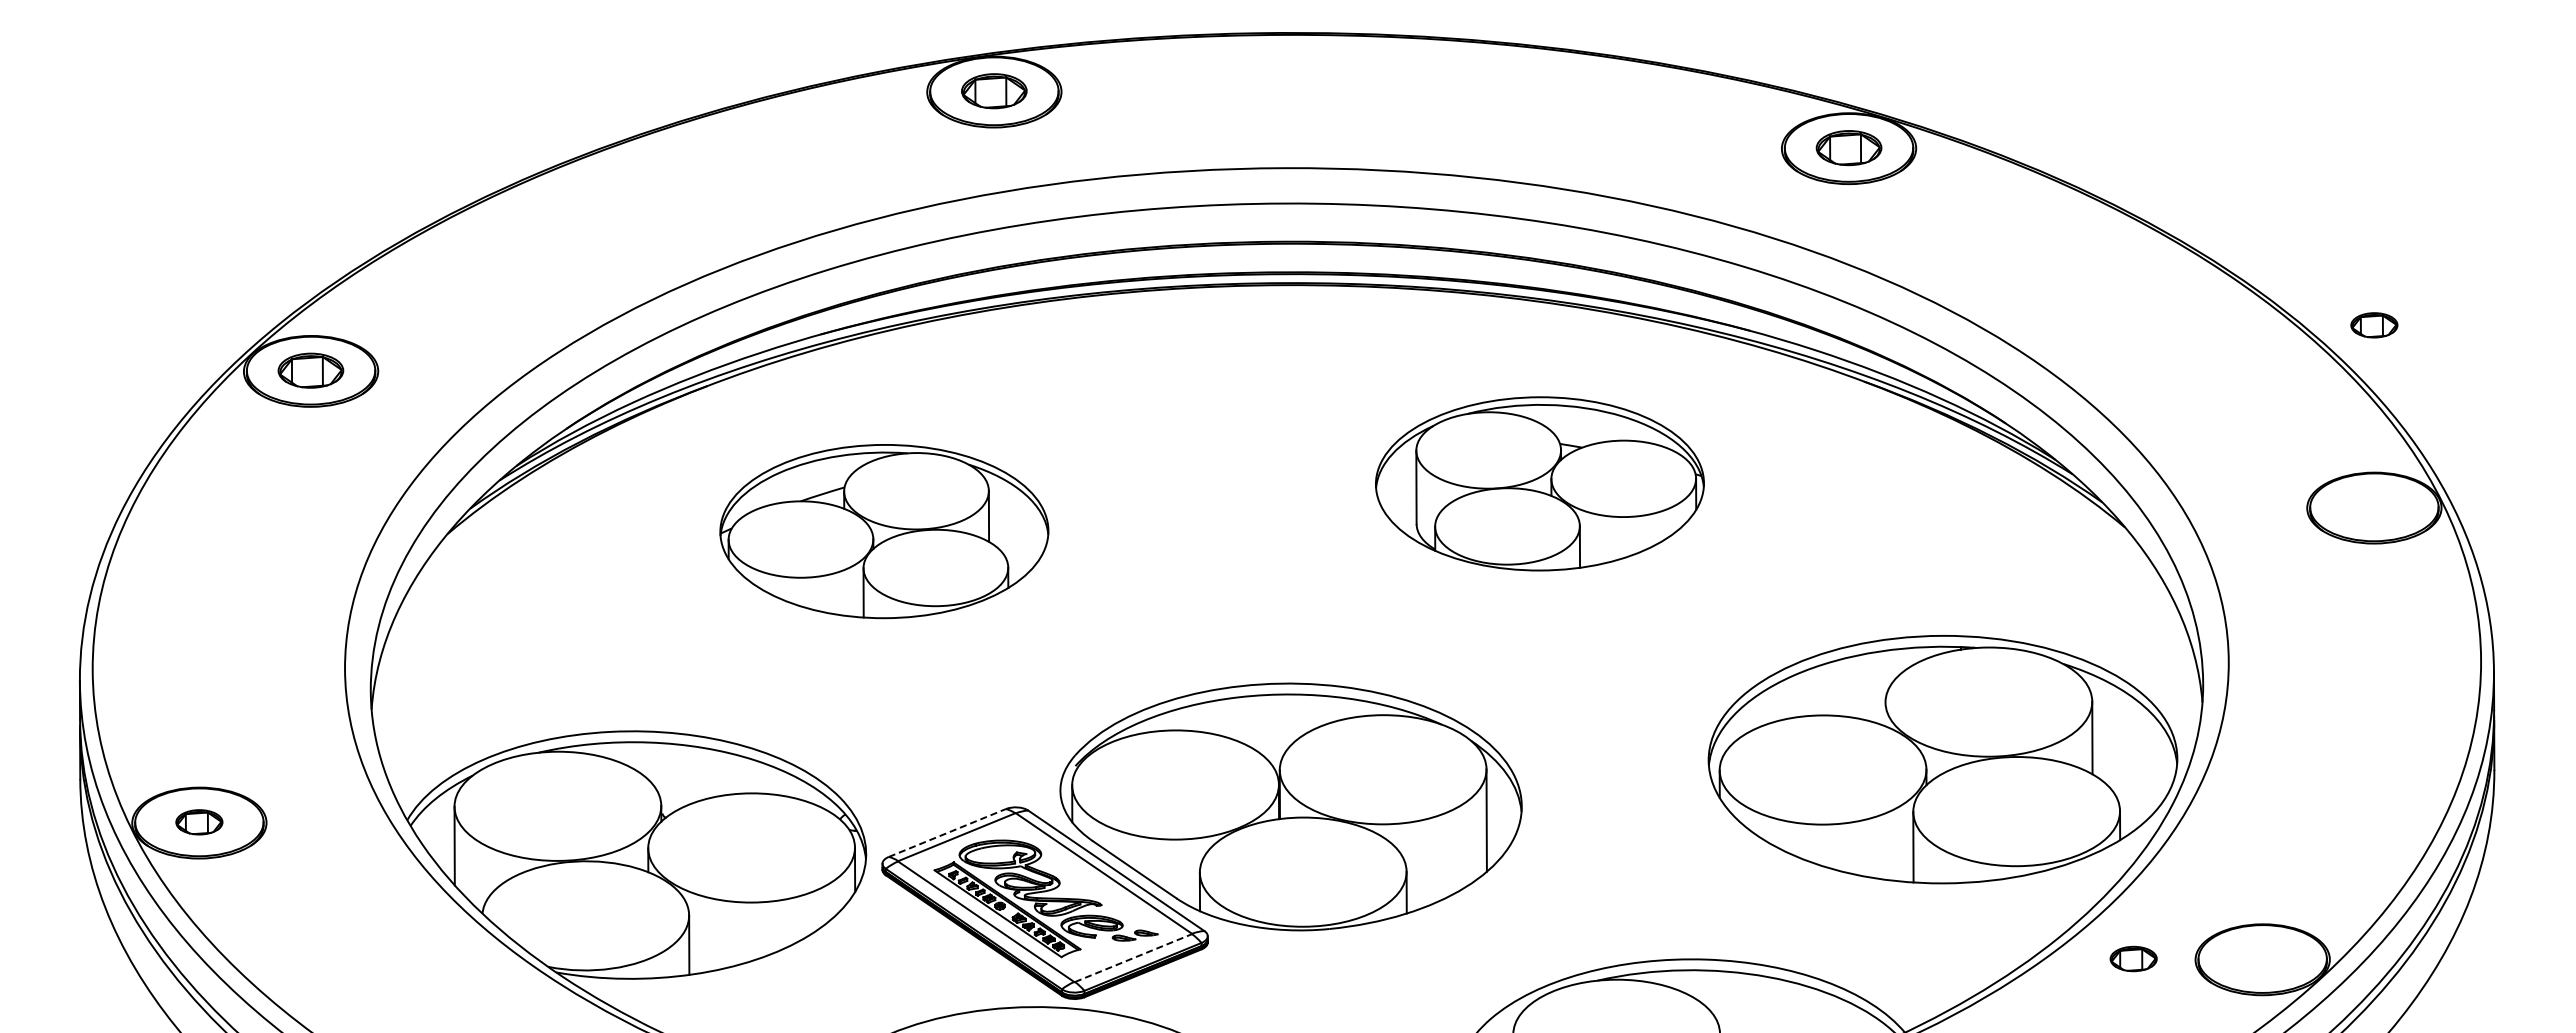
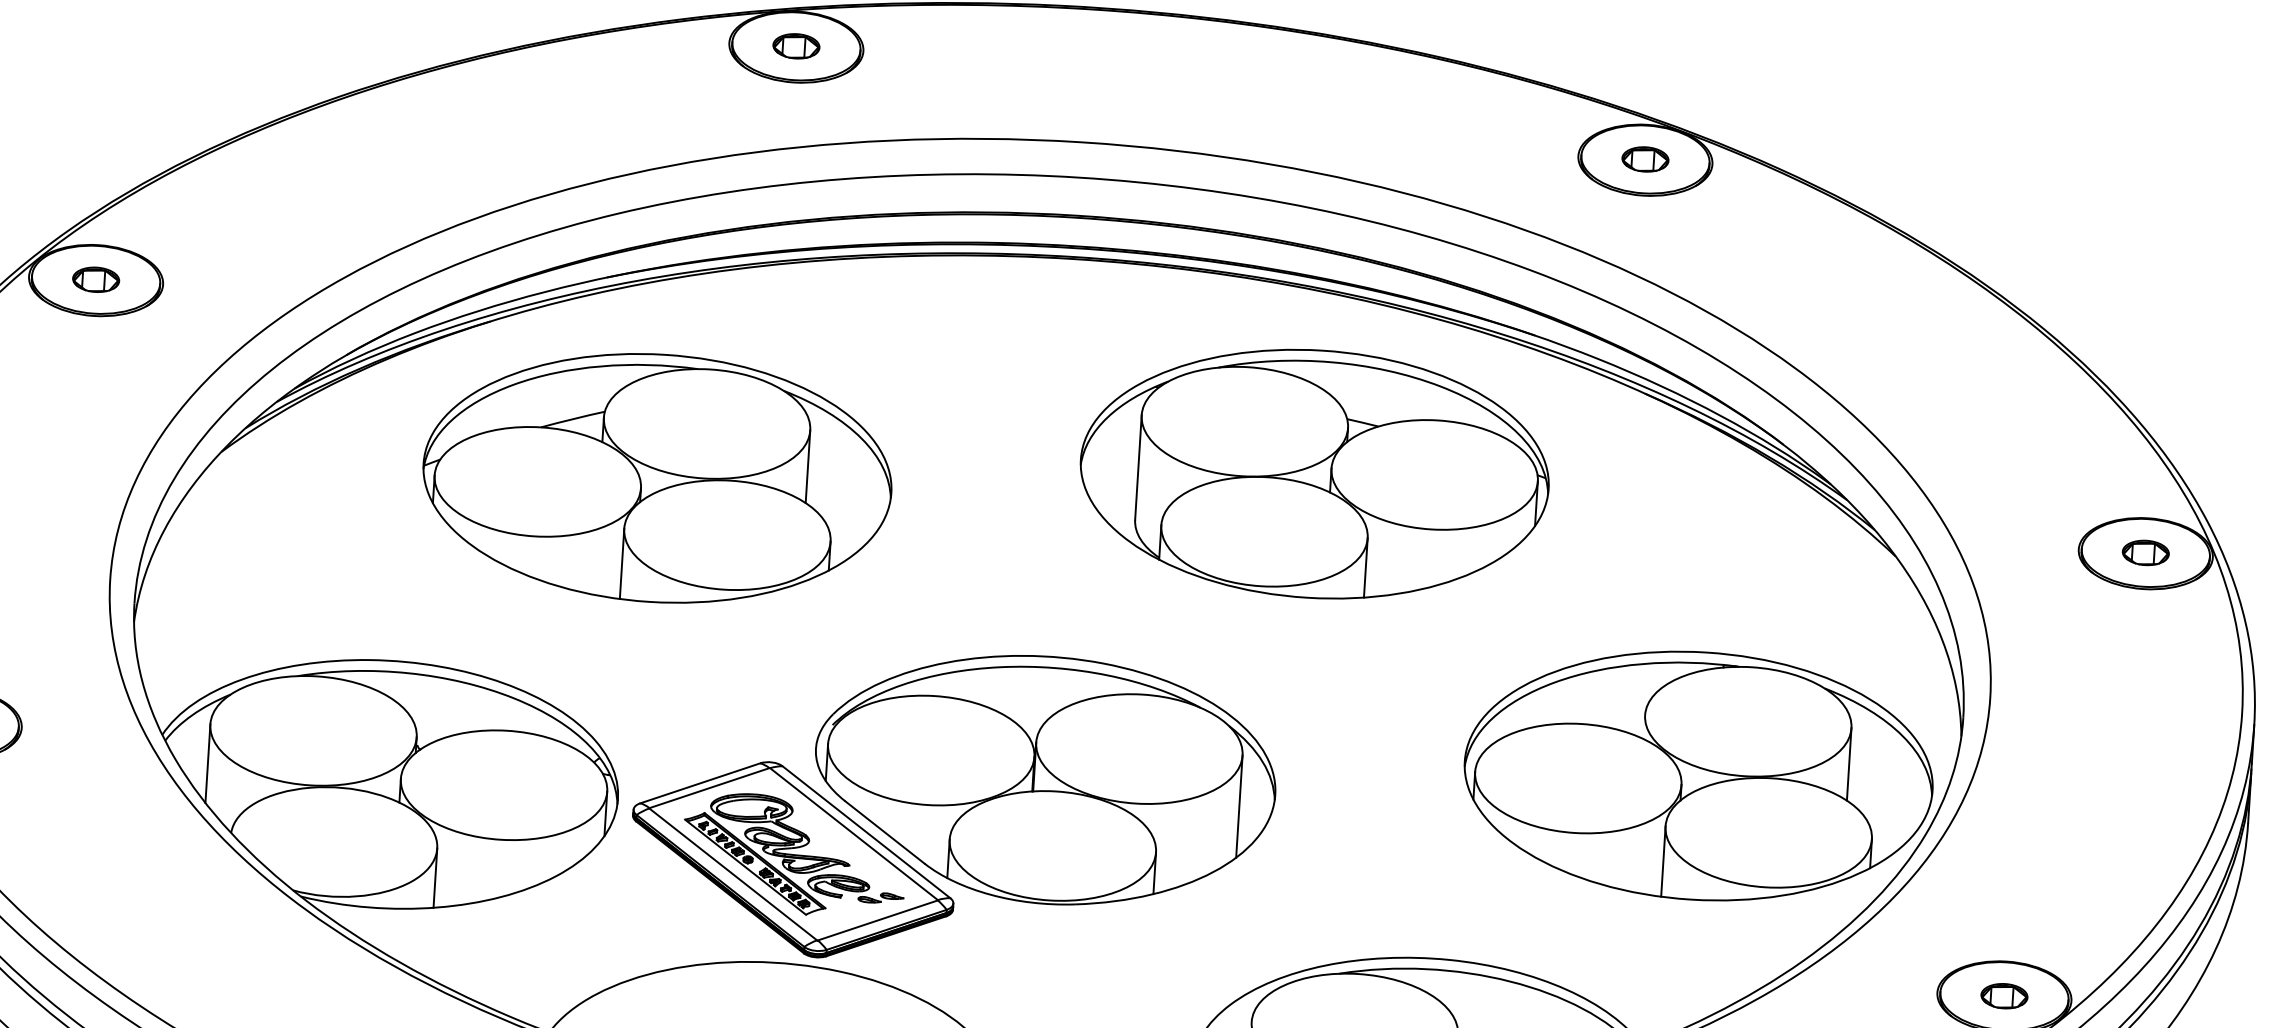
part: (994, 91) -> (796, 46), size x0.71
part: (1848, 147) -> (1644, 159), size x0.71
part: (2374, 325) -> (2145, 553), moved
part: (311, 370) -> (96, 279), size x0.71
part: (1539, 483) -> (1314, 473), size x1.43
part: (884, 531) -> (657, 478), size x1.43
line: (947, 832) -> (700, 782), dashed -> solid
line: (1133, 957) -> (877, 919), dashed -> solid
part: (2133, 958) -> (2004, 995), moved

